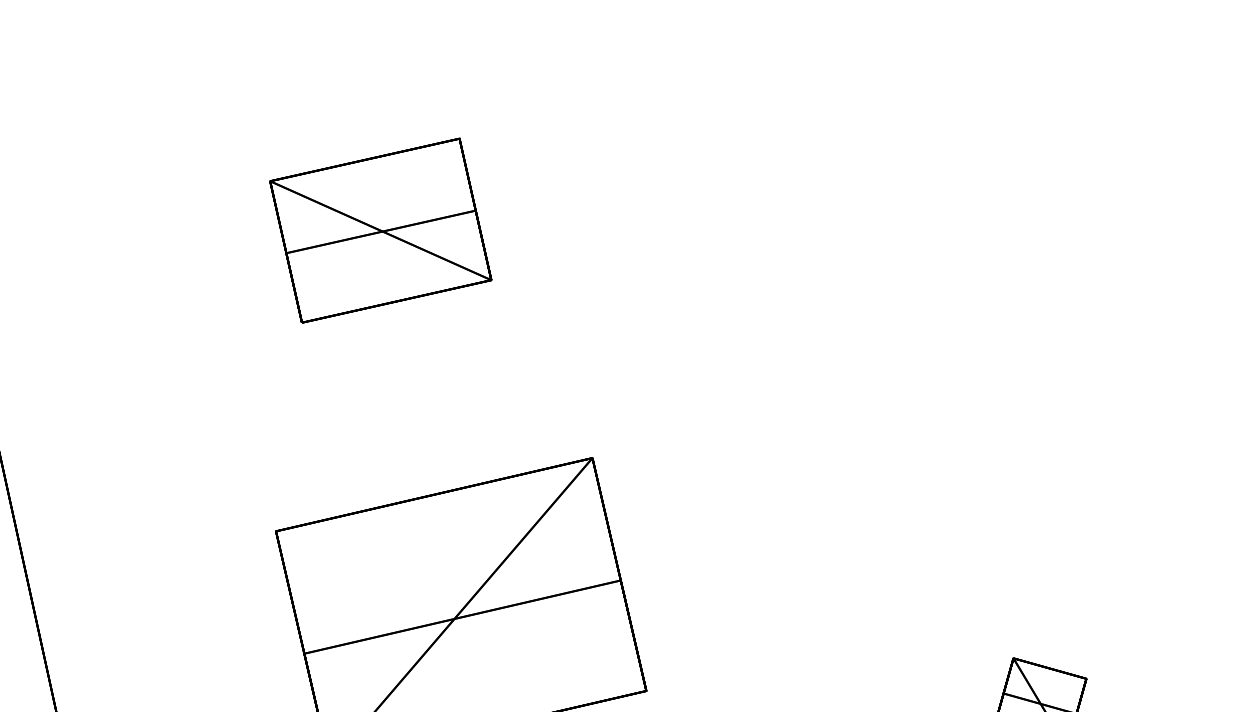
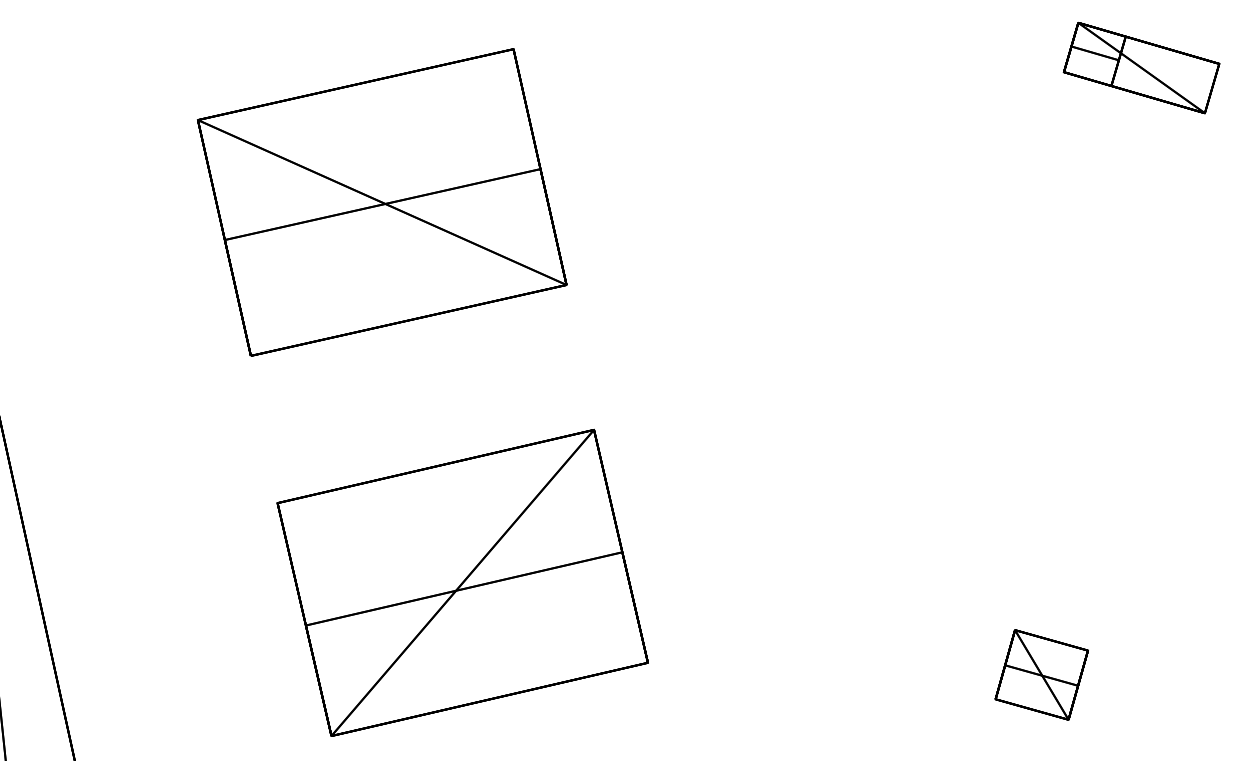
part: (1139, 96) -> (1141, 68), added
part: (380, 230) -> (382, 202), size x1.67

